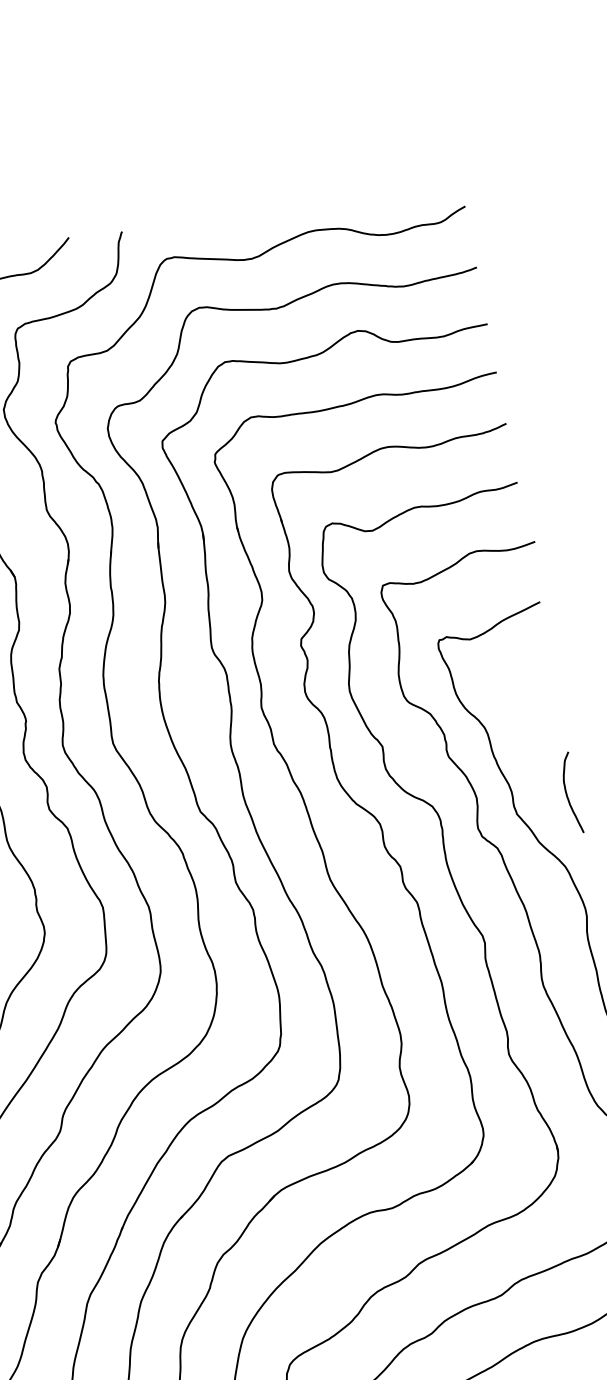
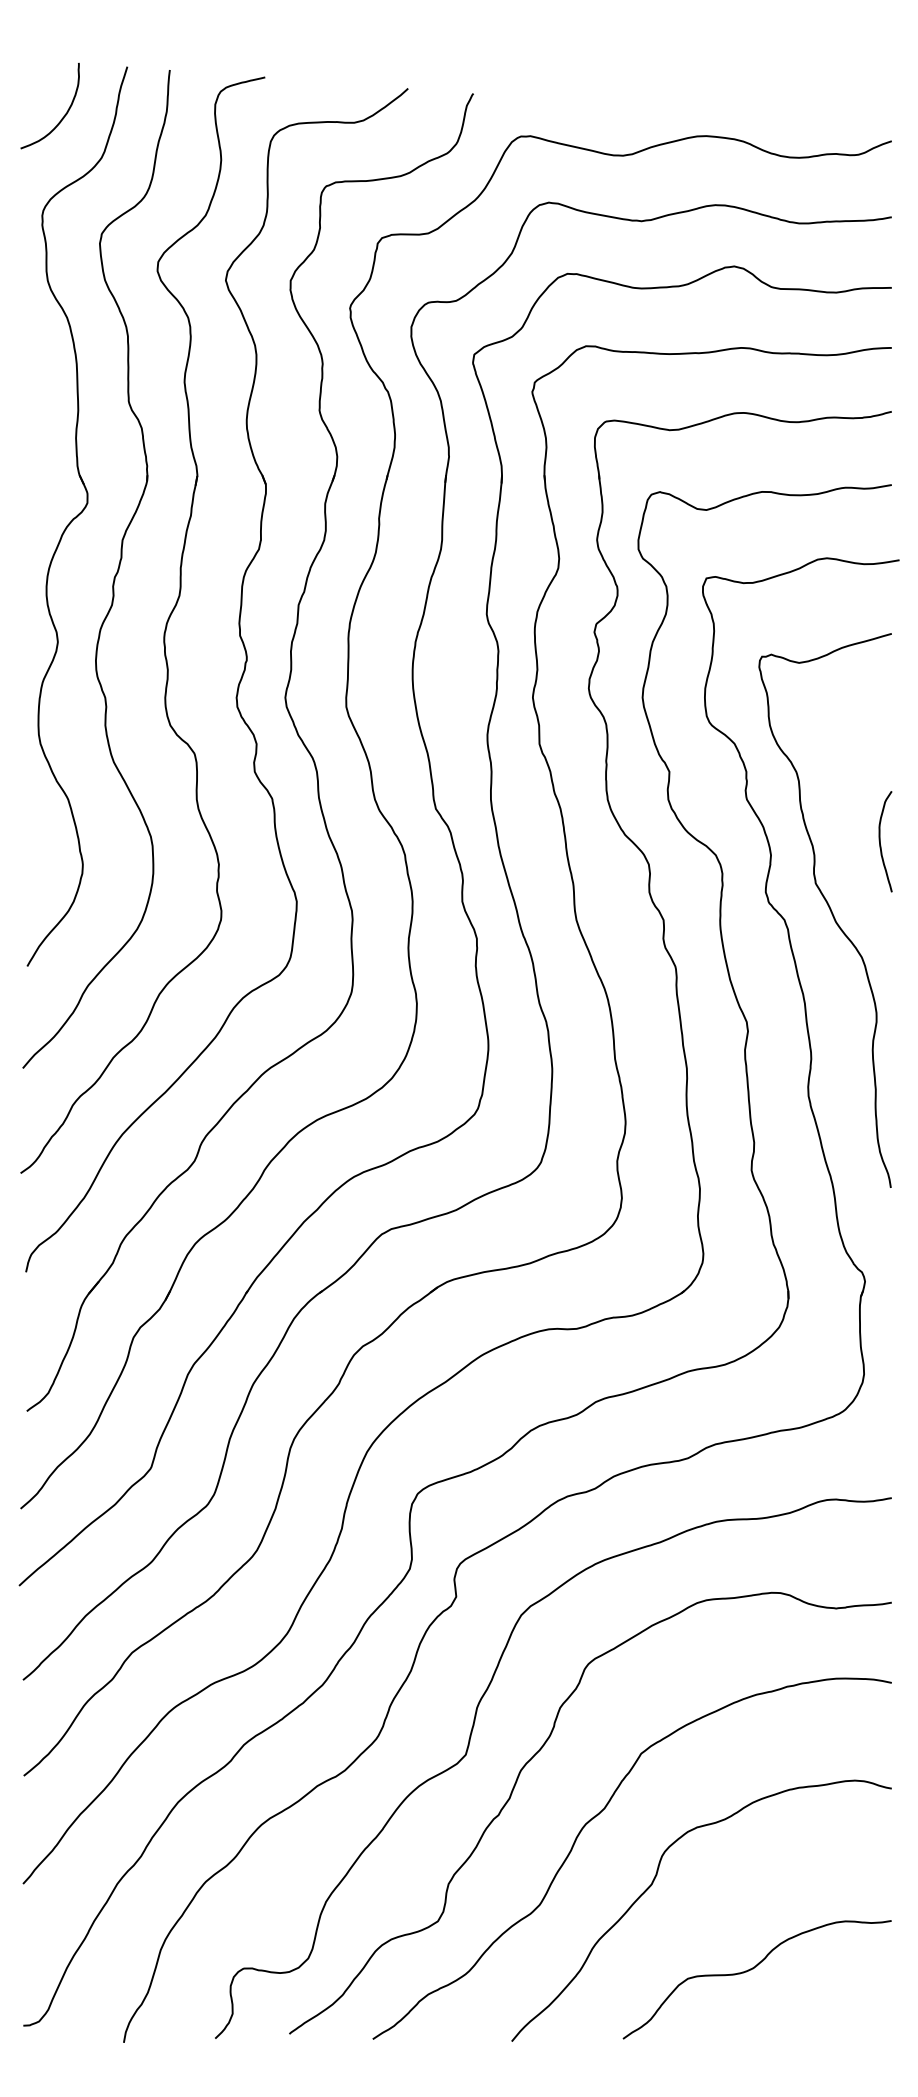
curve: (567, 793) -> (880, 841), moved

